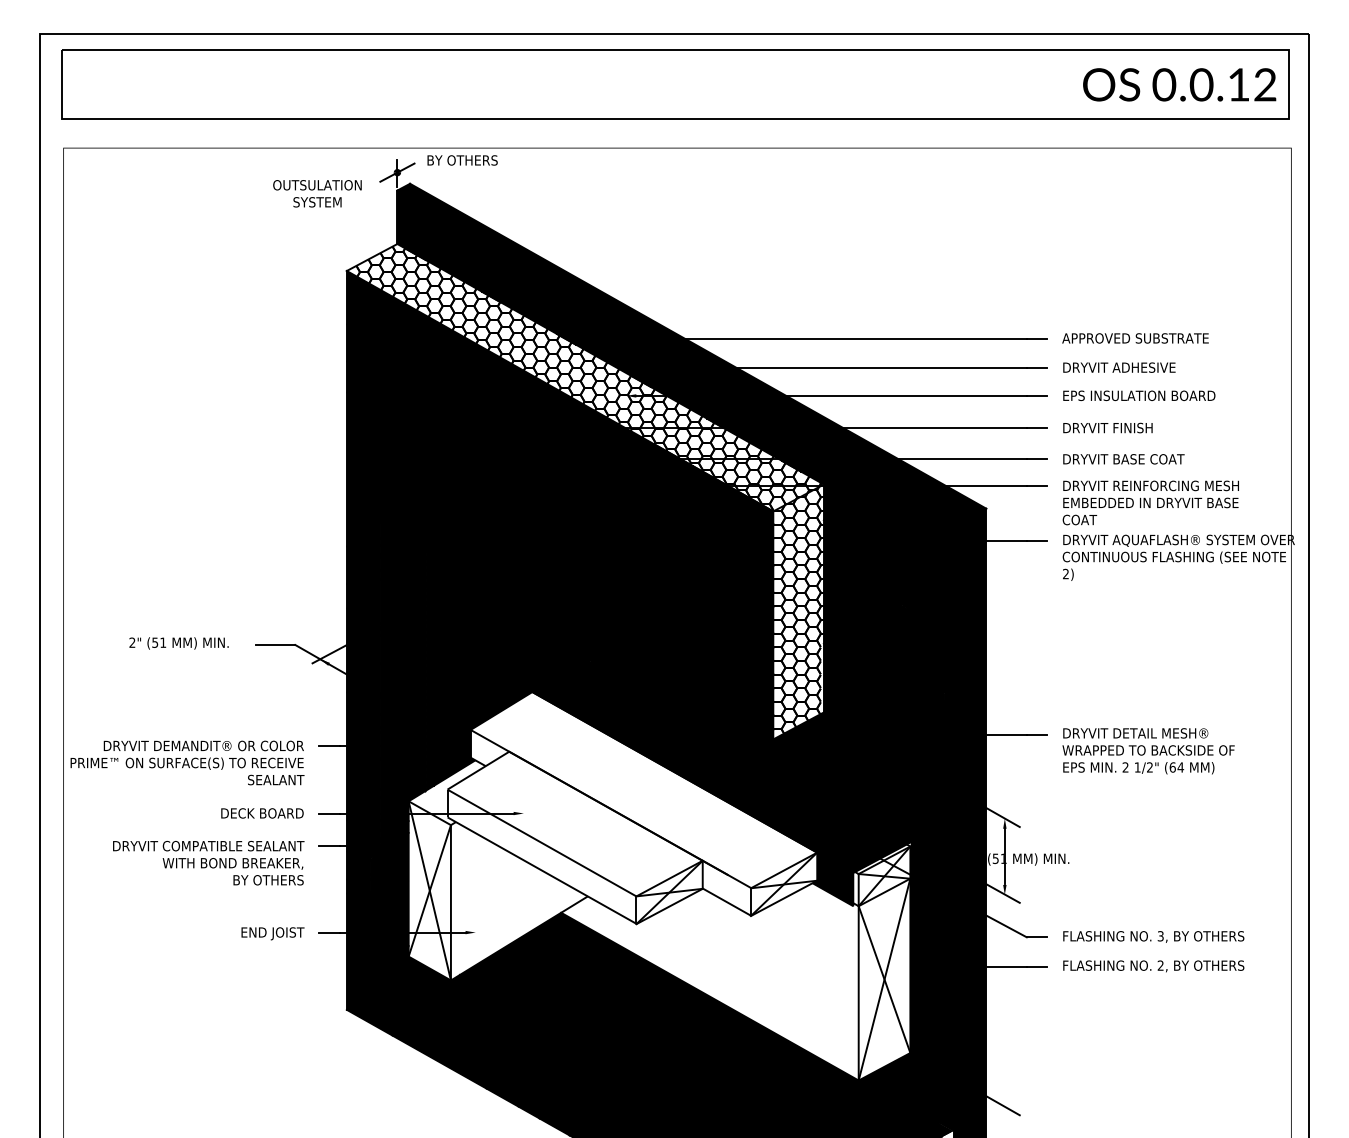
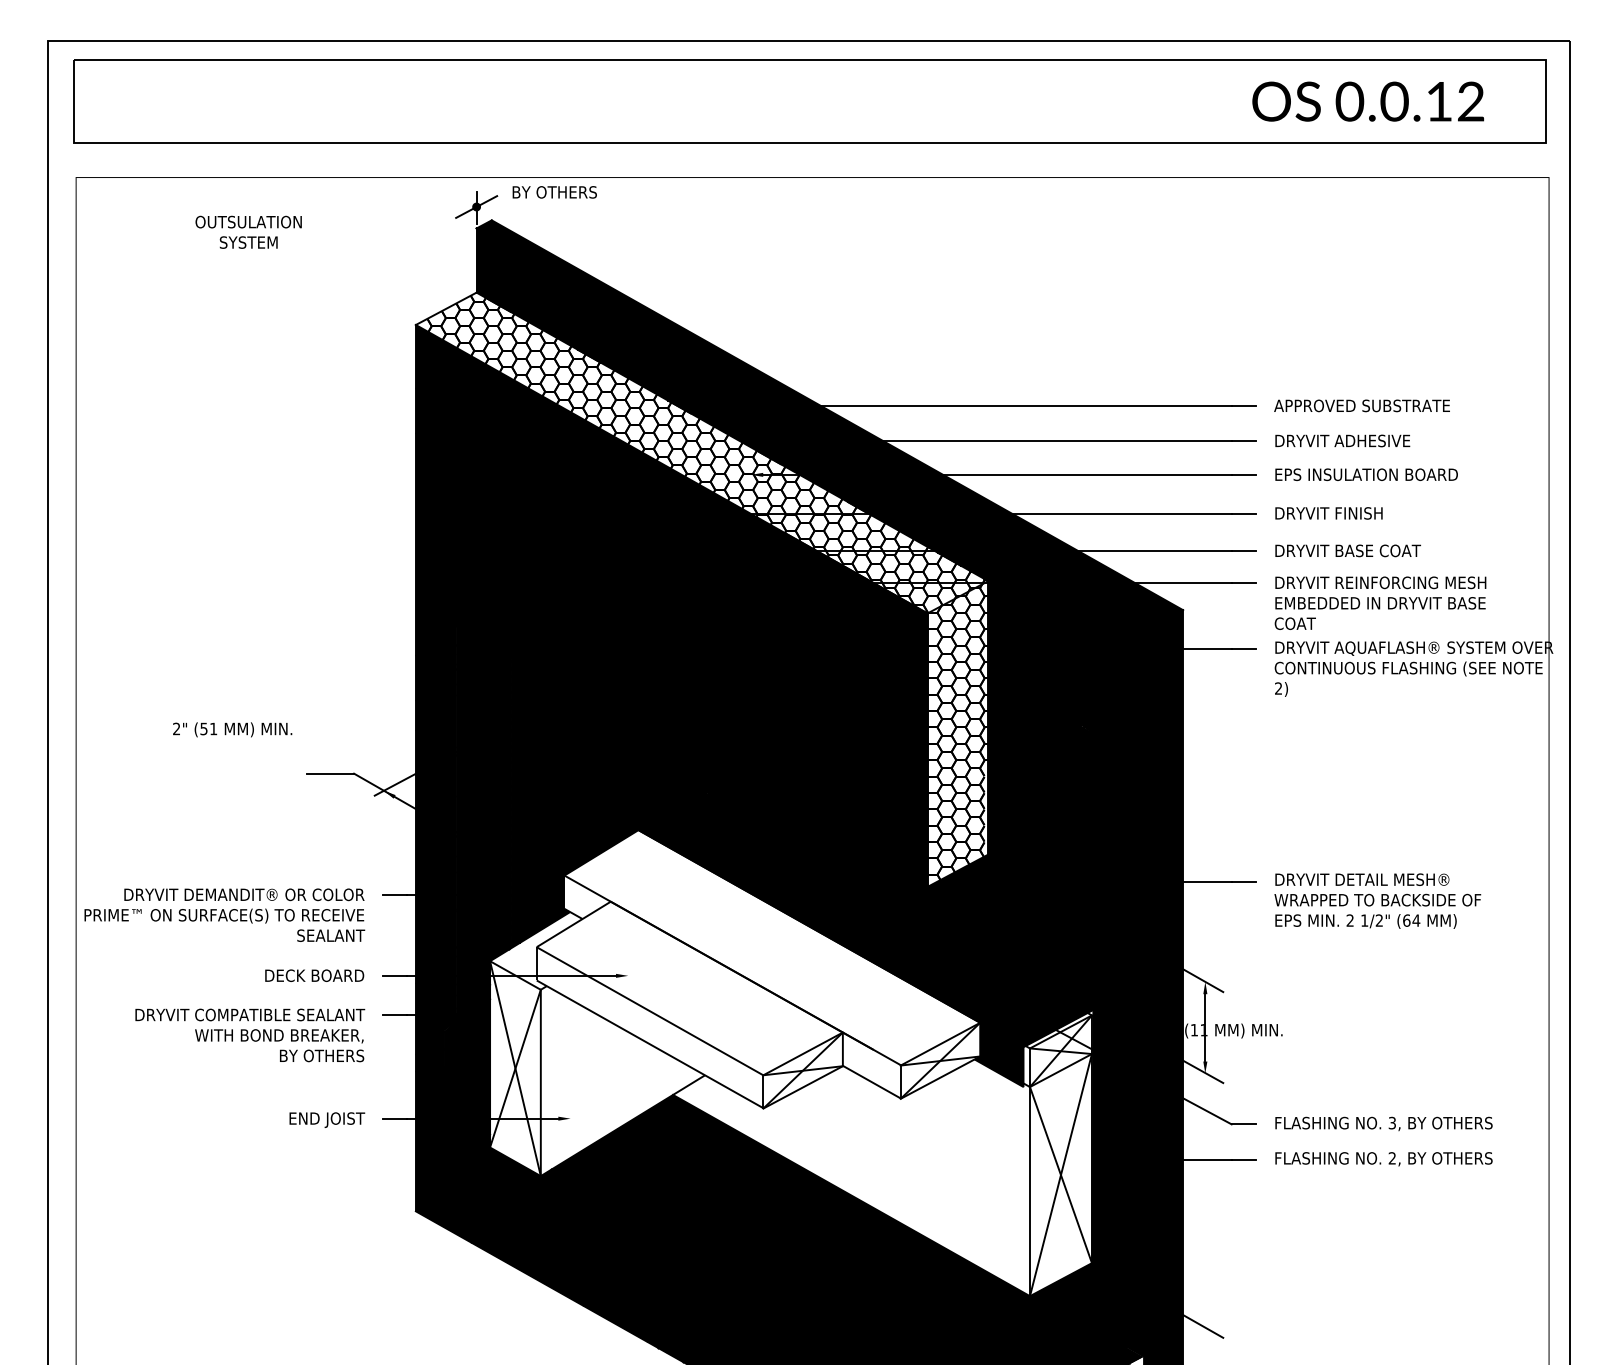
text: (1179, 84) -> (1368, 101), moved
text: (317, 193) -> (248, 232), moved
text: (178, 643) -> (231, 729), moved
text: (995, 858) -> (1194, 1029), (51 -> (11

